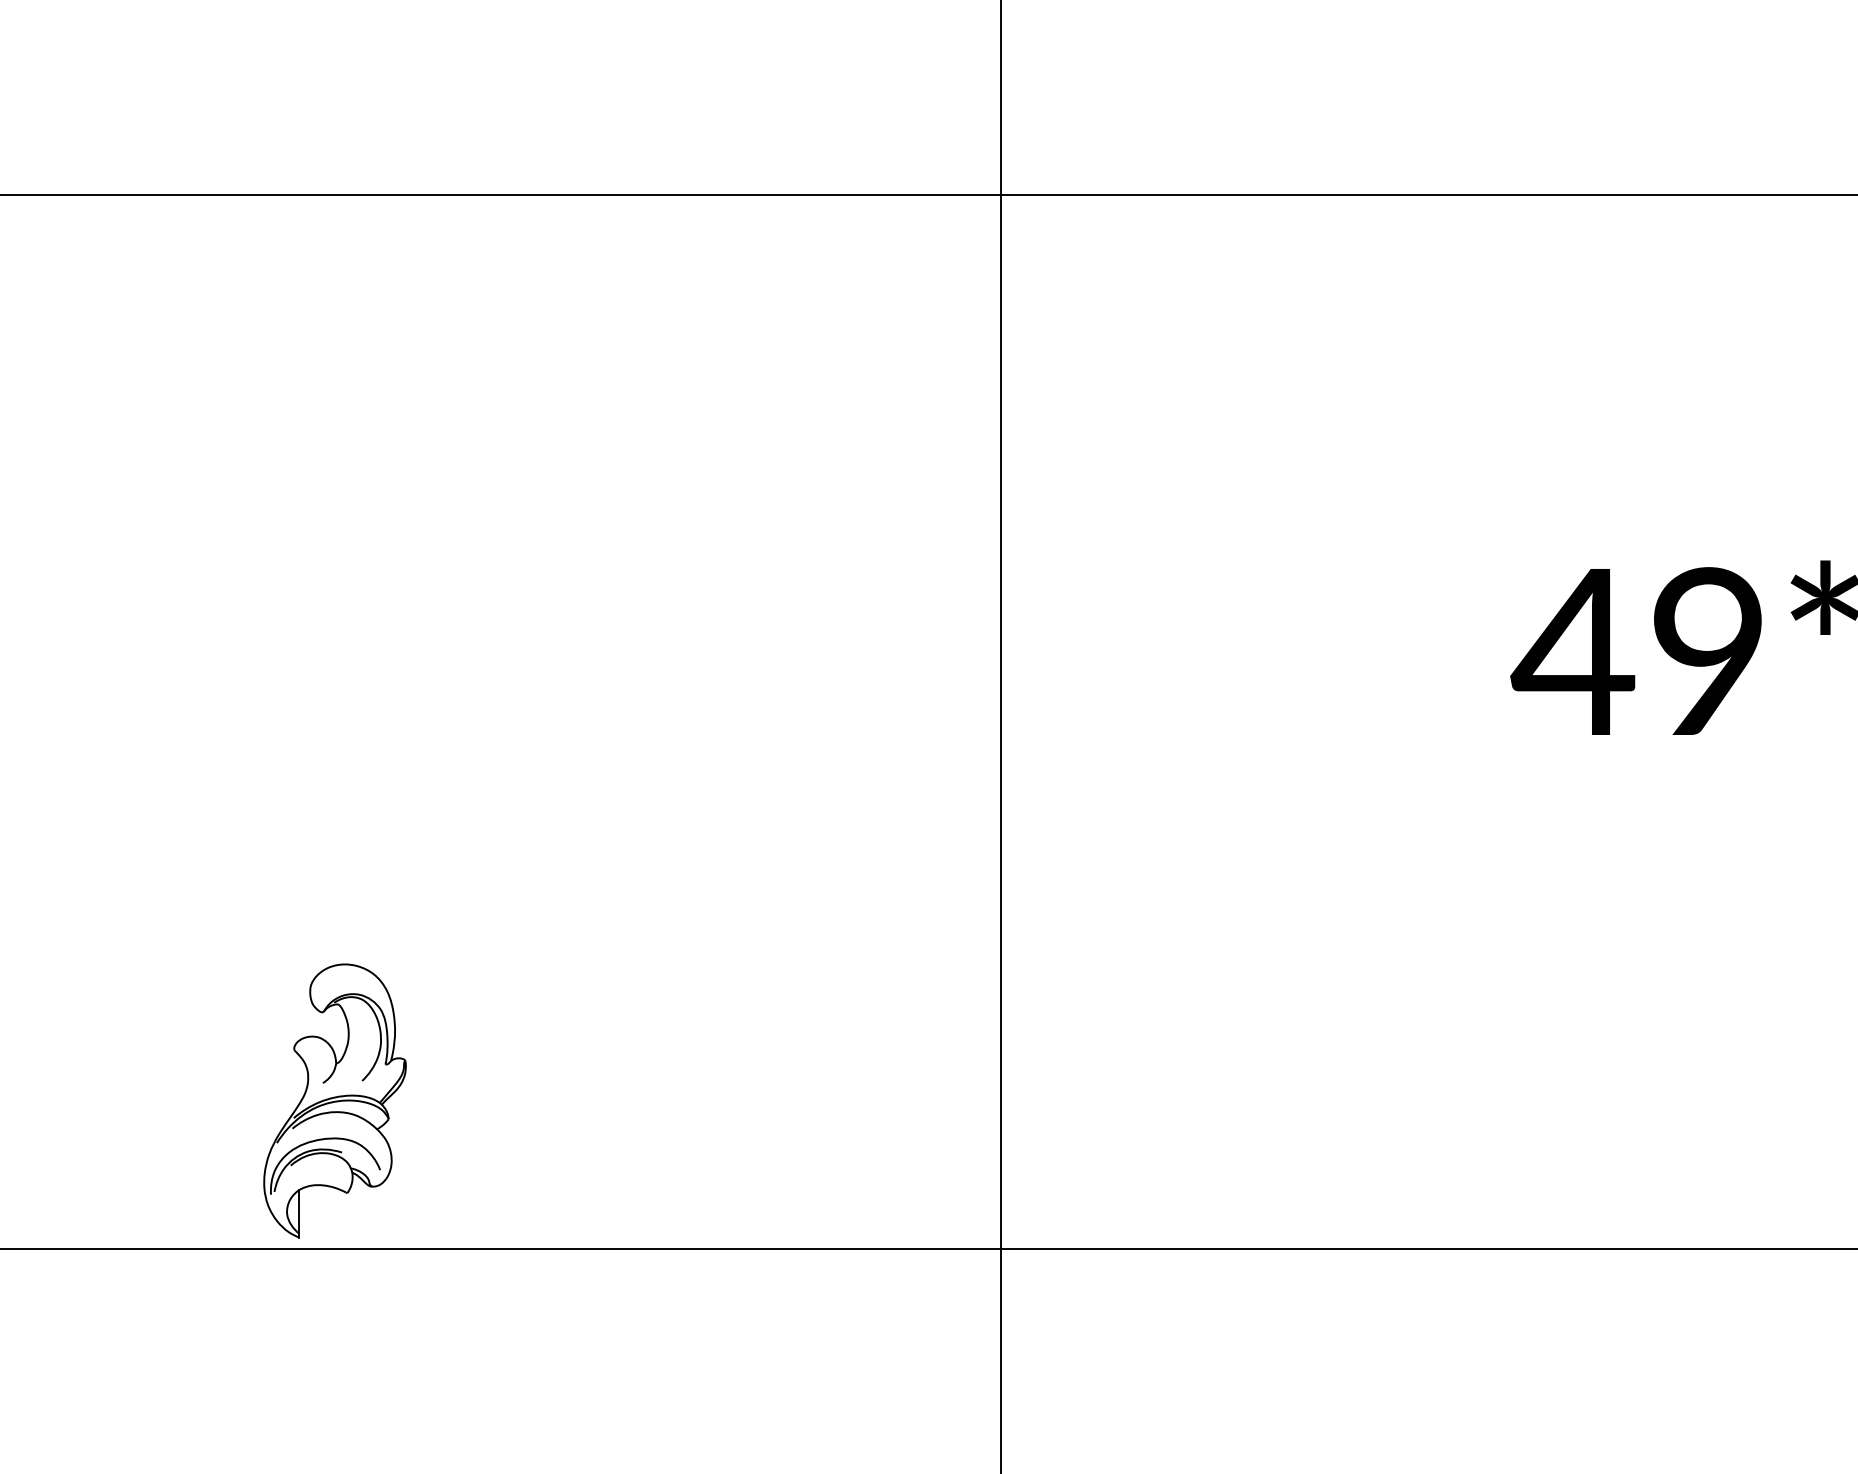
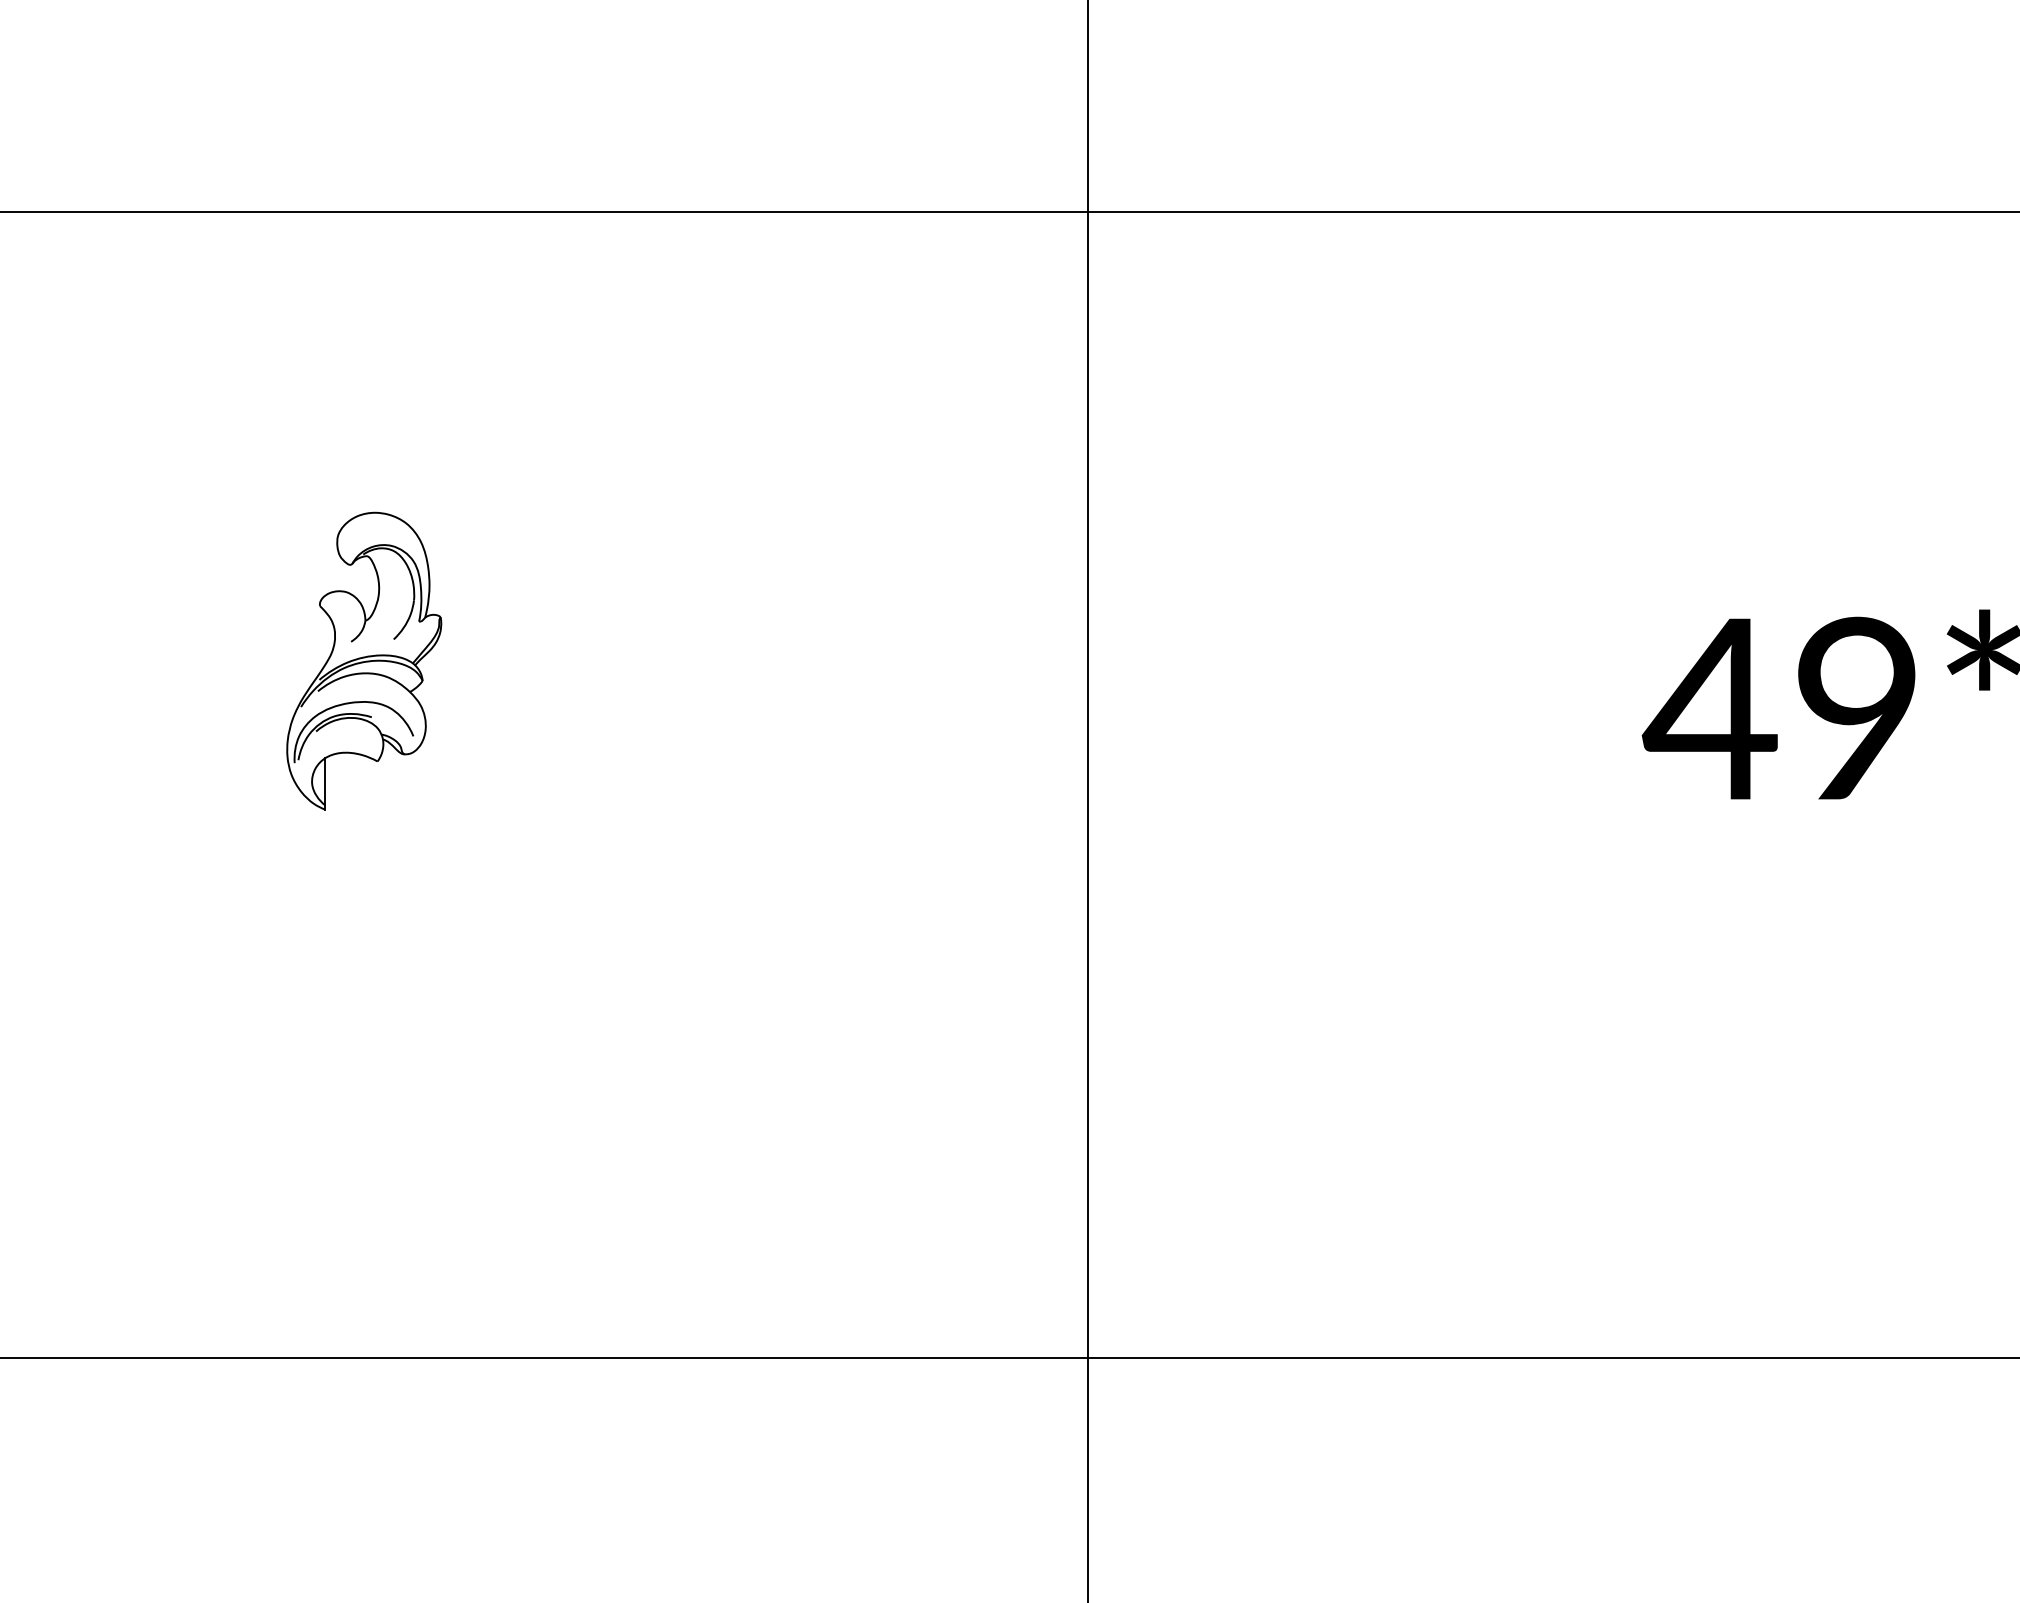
part: (334, 1100) -> (363, 660), moved

